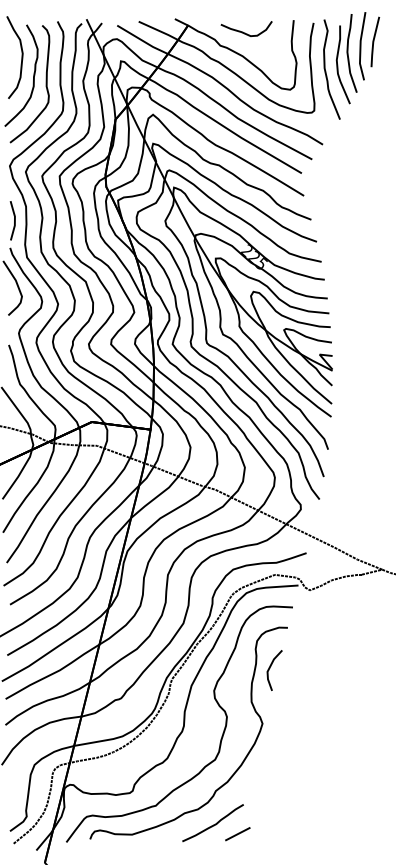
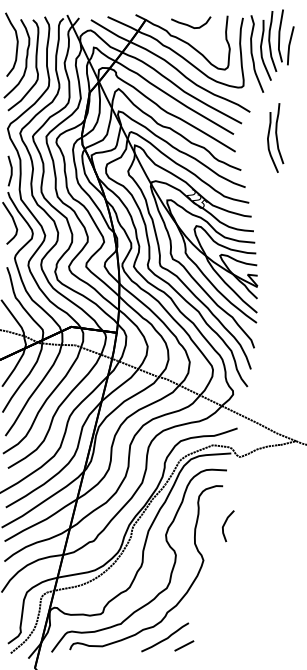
line: (374, 41) -> (290, 45), moved
part: (355, 178) -> (275, 138), added
line: (270, 668) -> (225, 524), moved

